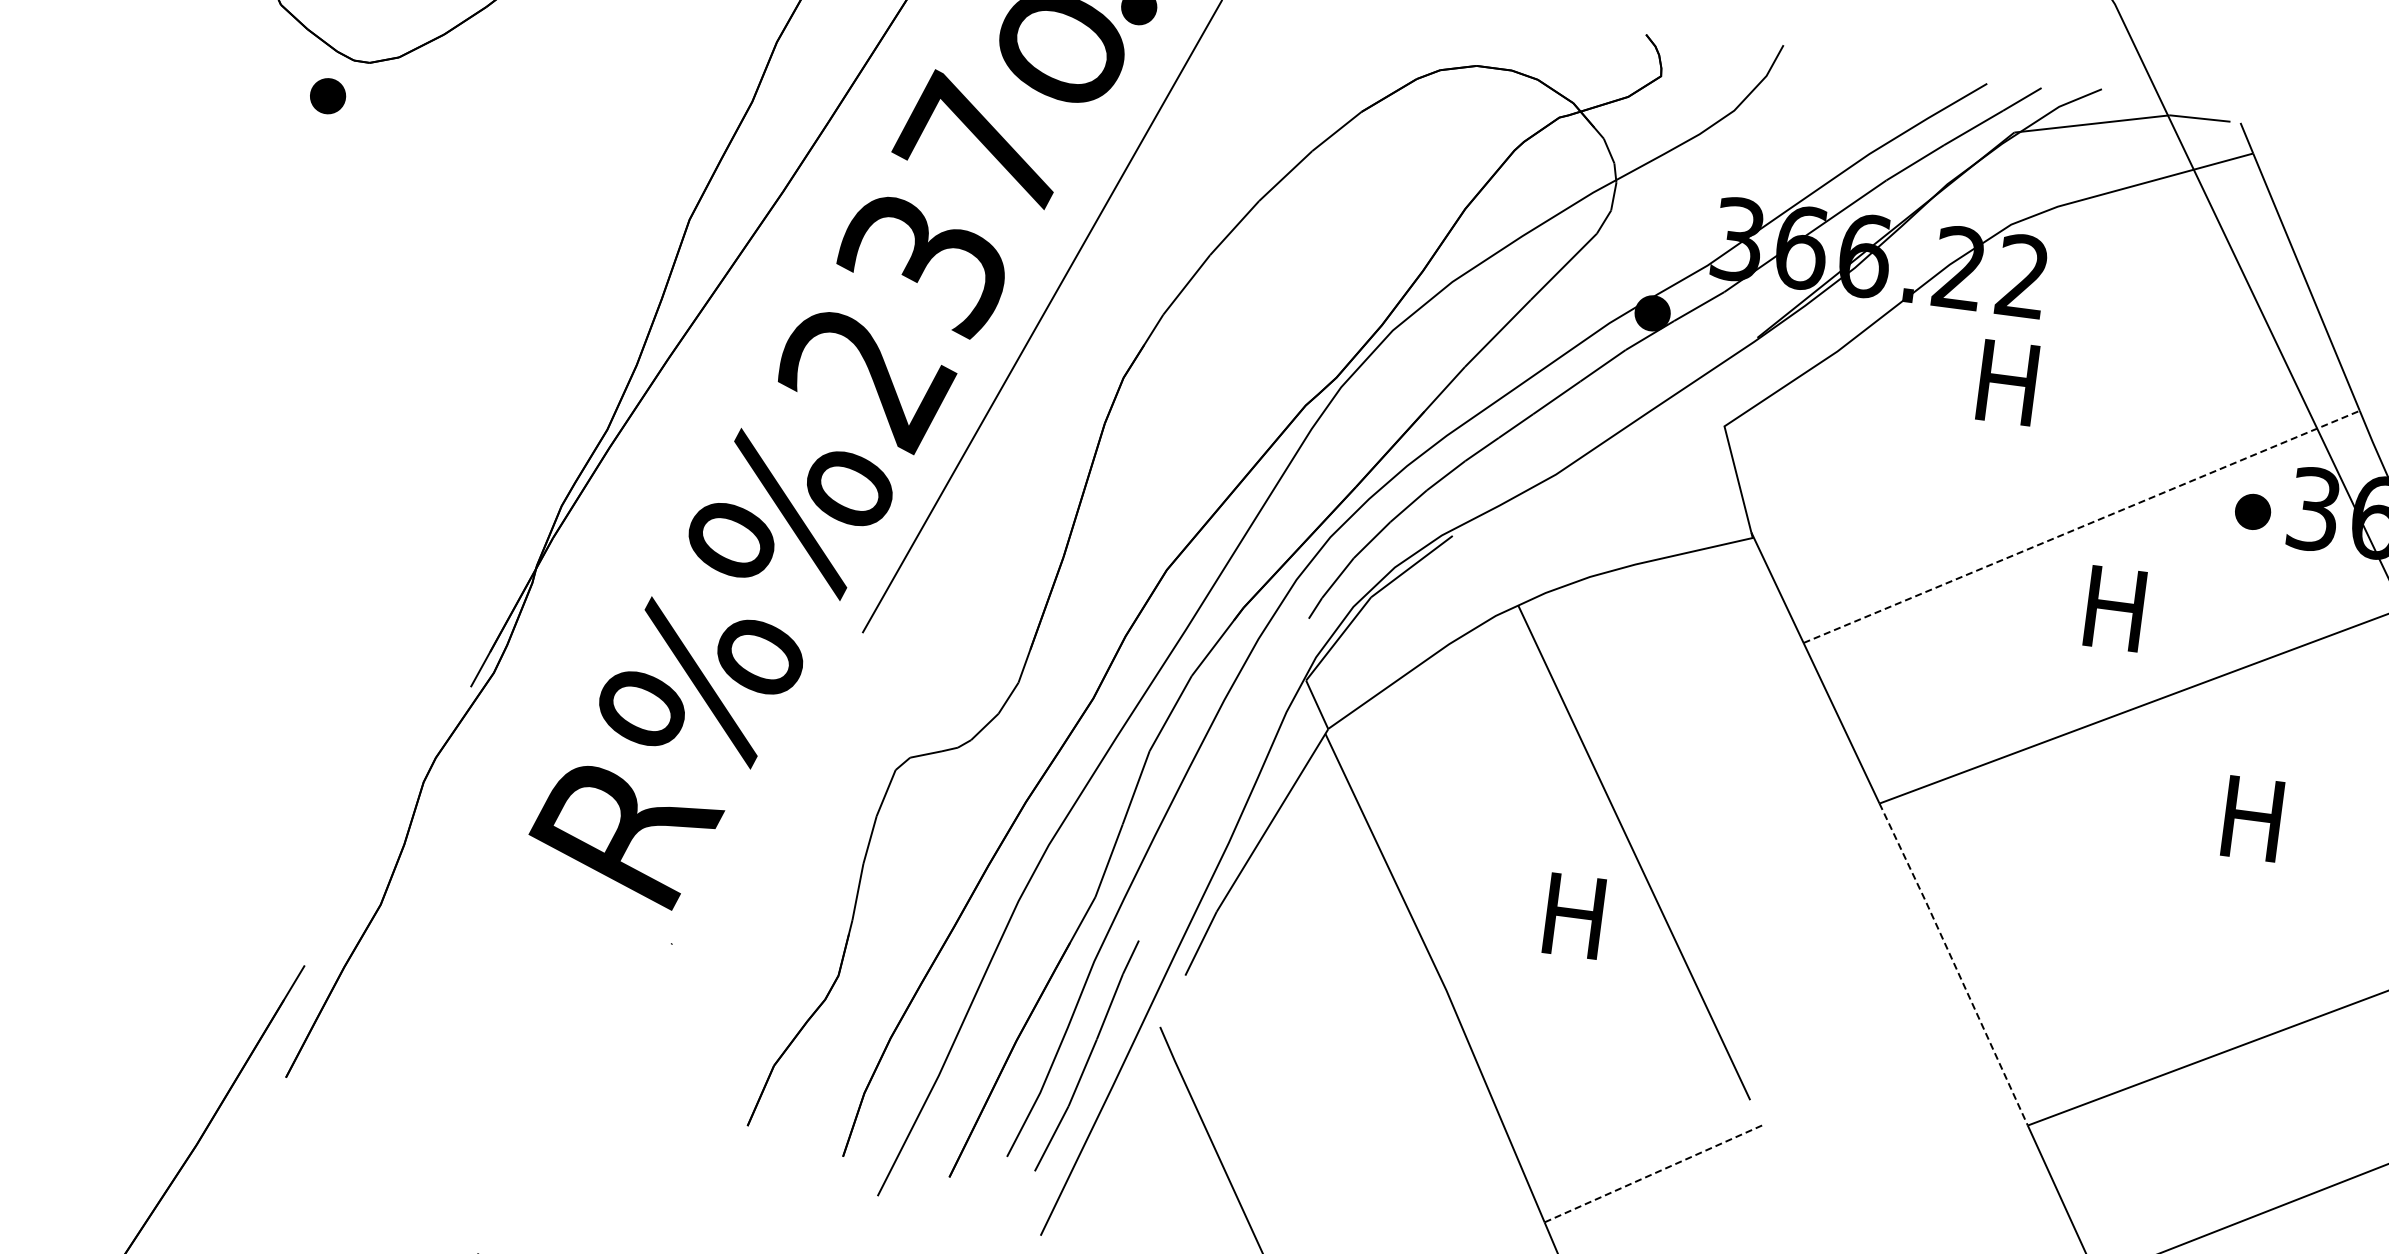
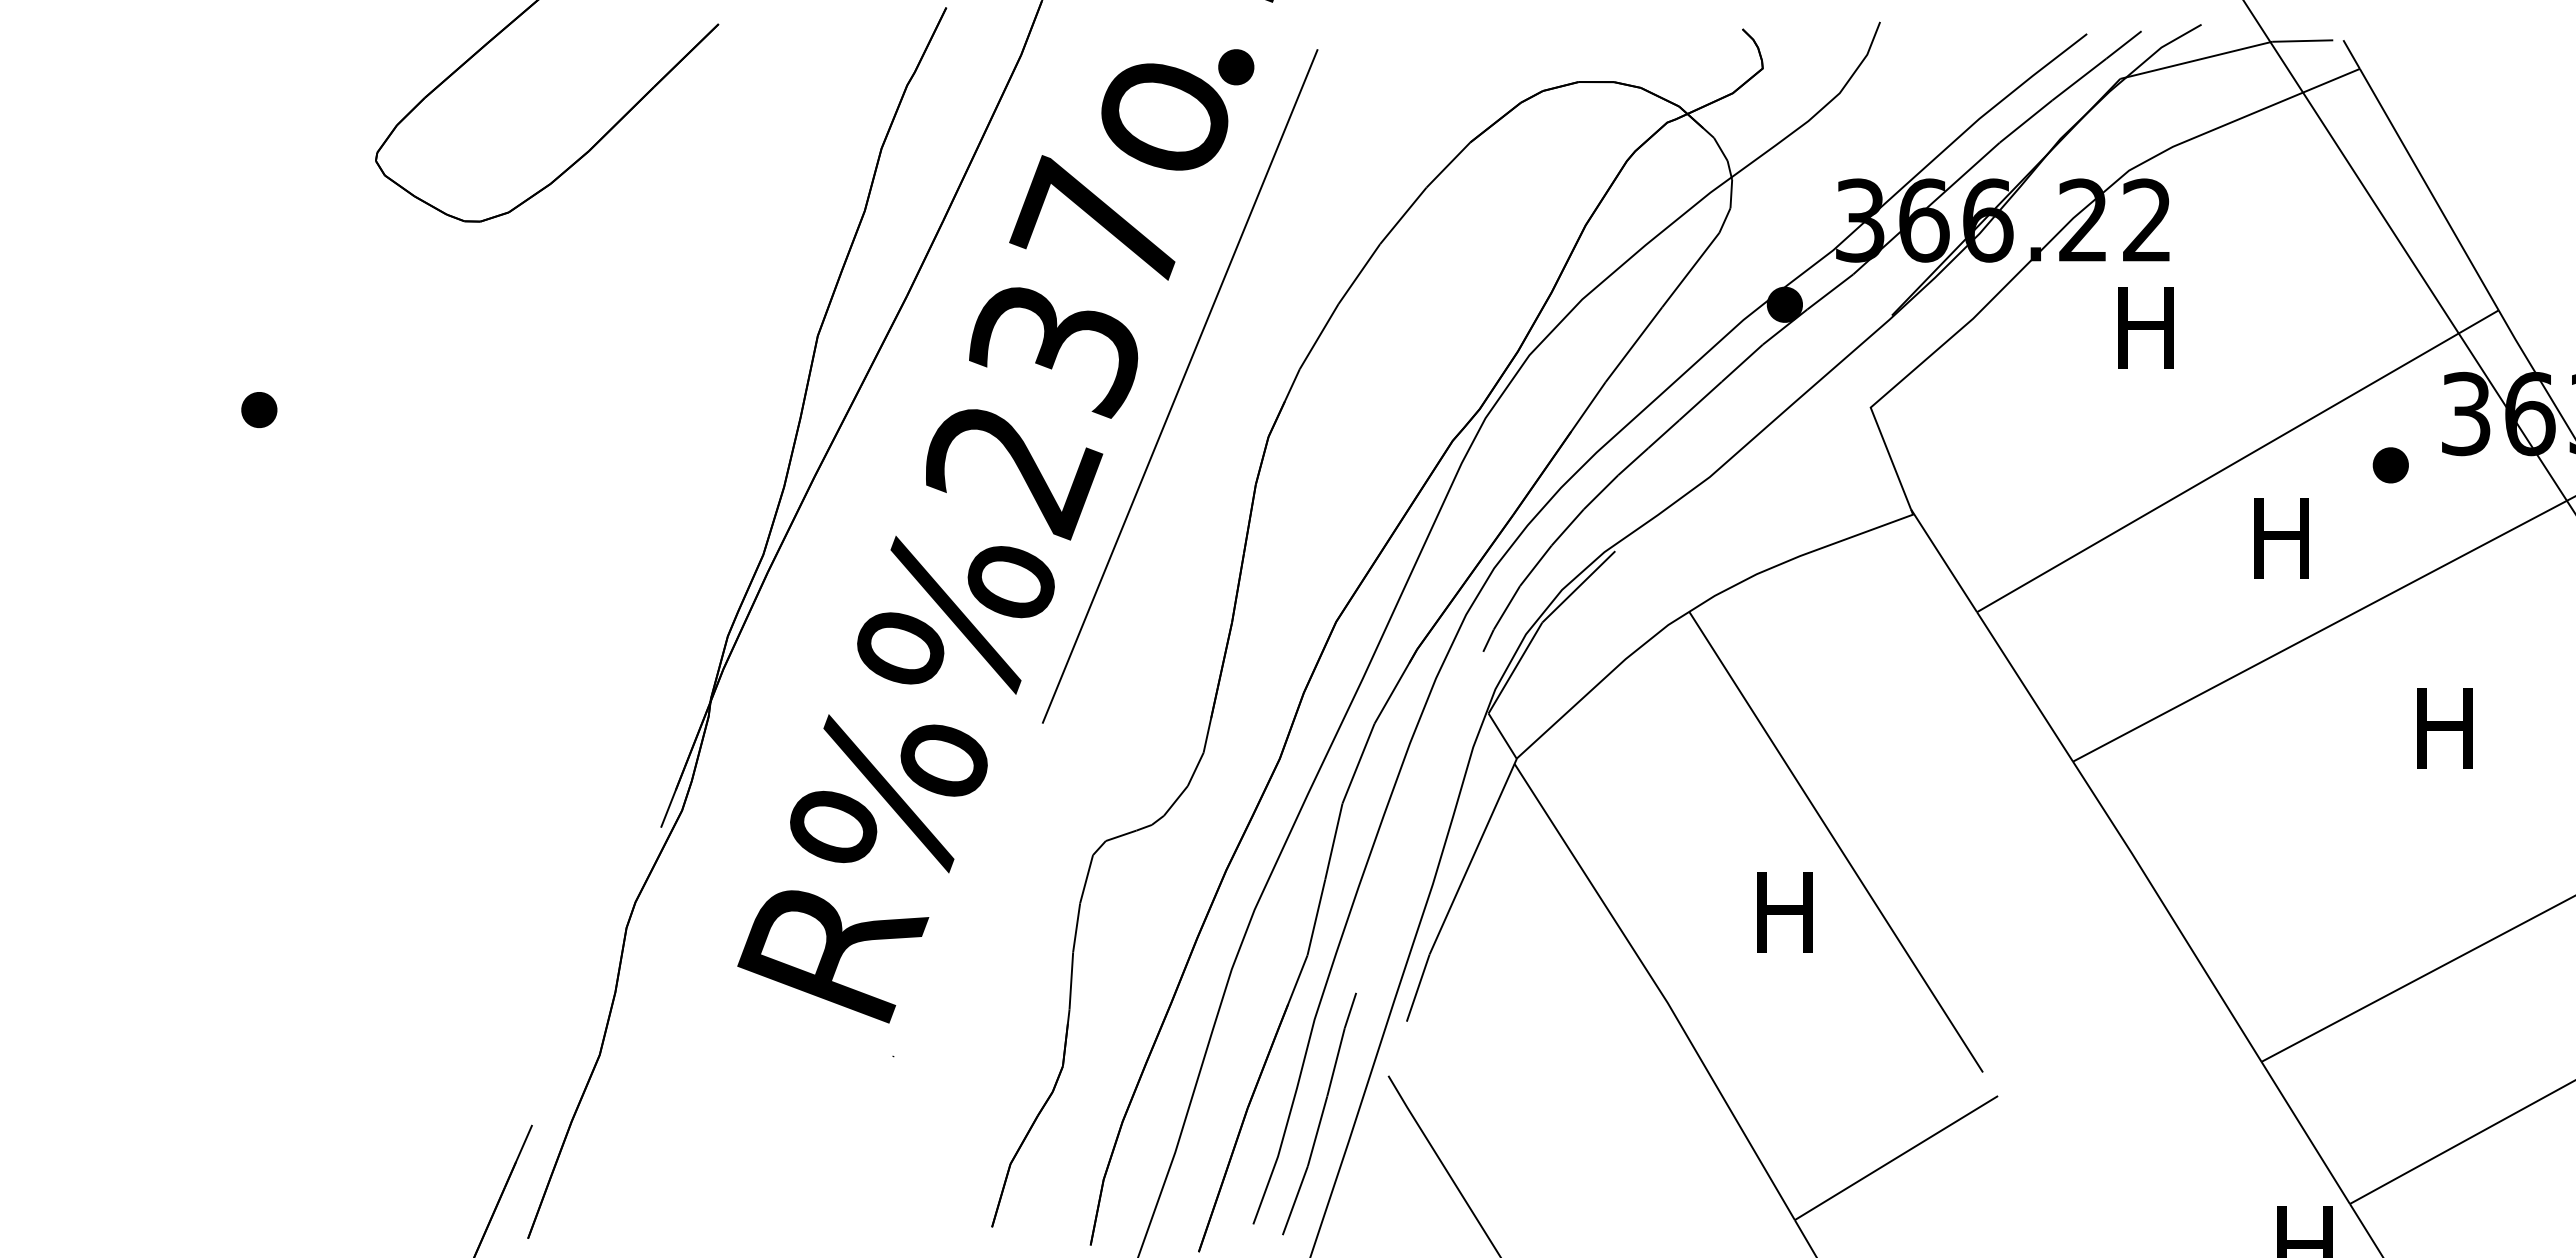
part: (328, 95) -> (259, 409), moved
part: (2252, 512) -> (2390, 465), moved
line: (2082, 527) -> (2238, 461), dashed -> solid
line: (1954, 963) -> (2167, 910), dashed -> solid
line: (1653, 1174) -> (1896, 1158), dashed -> solid

